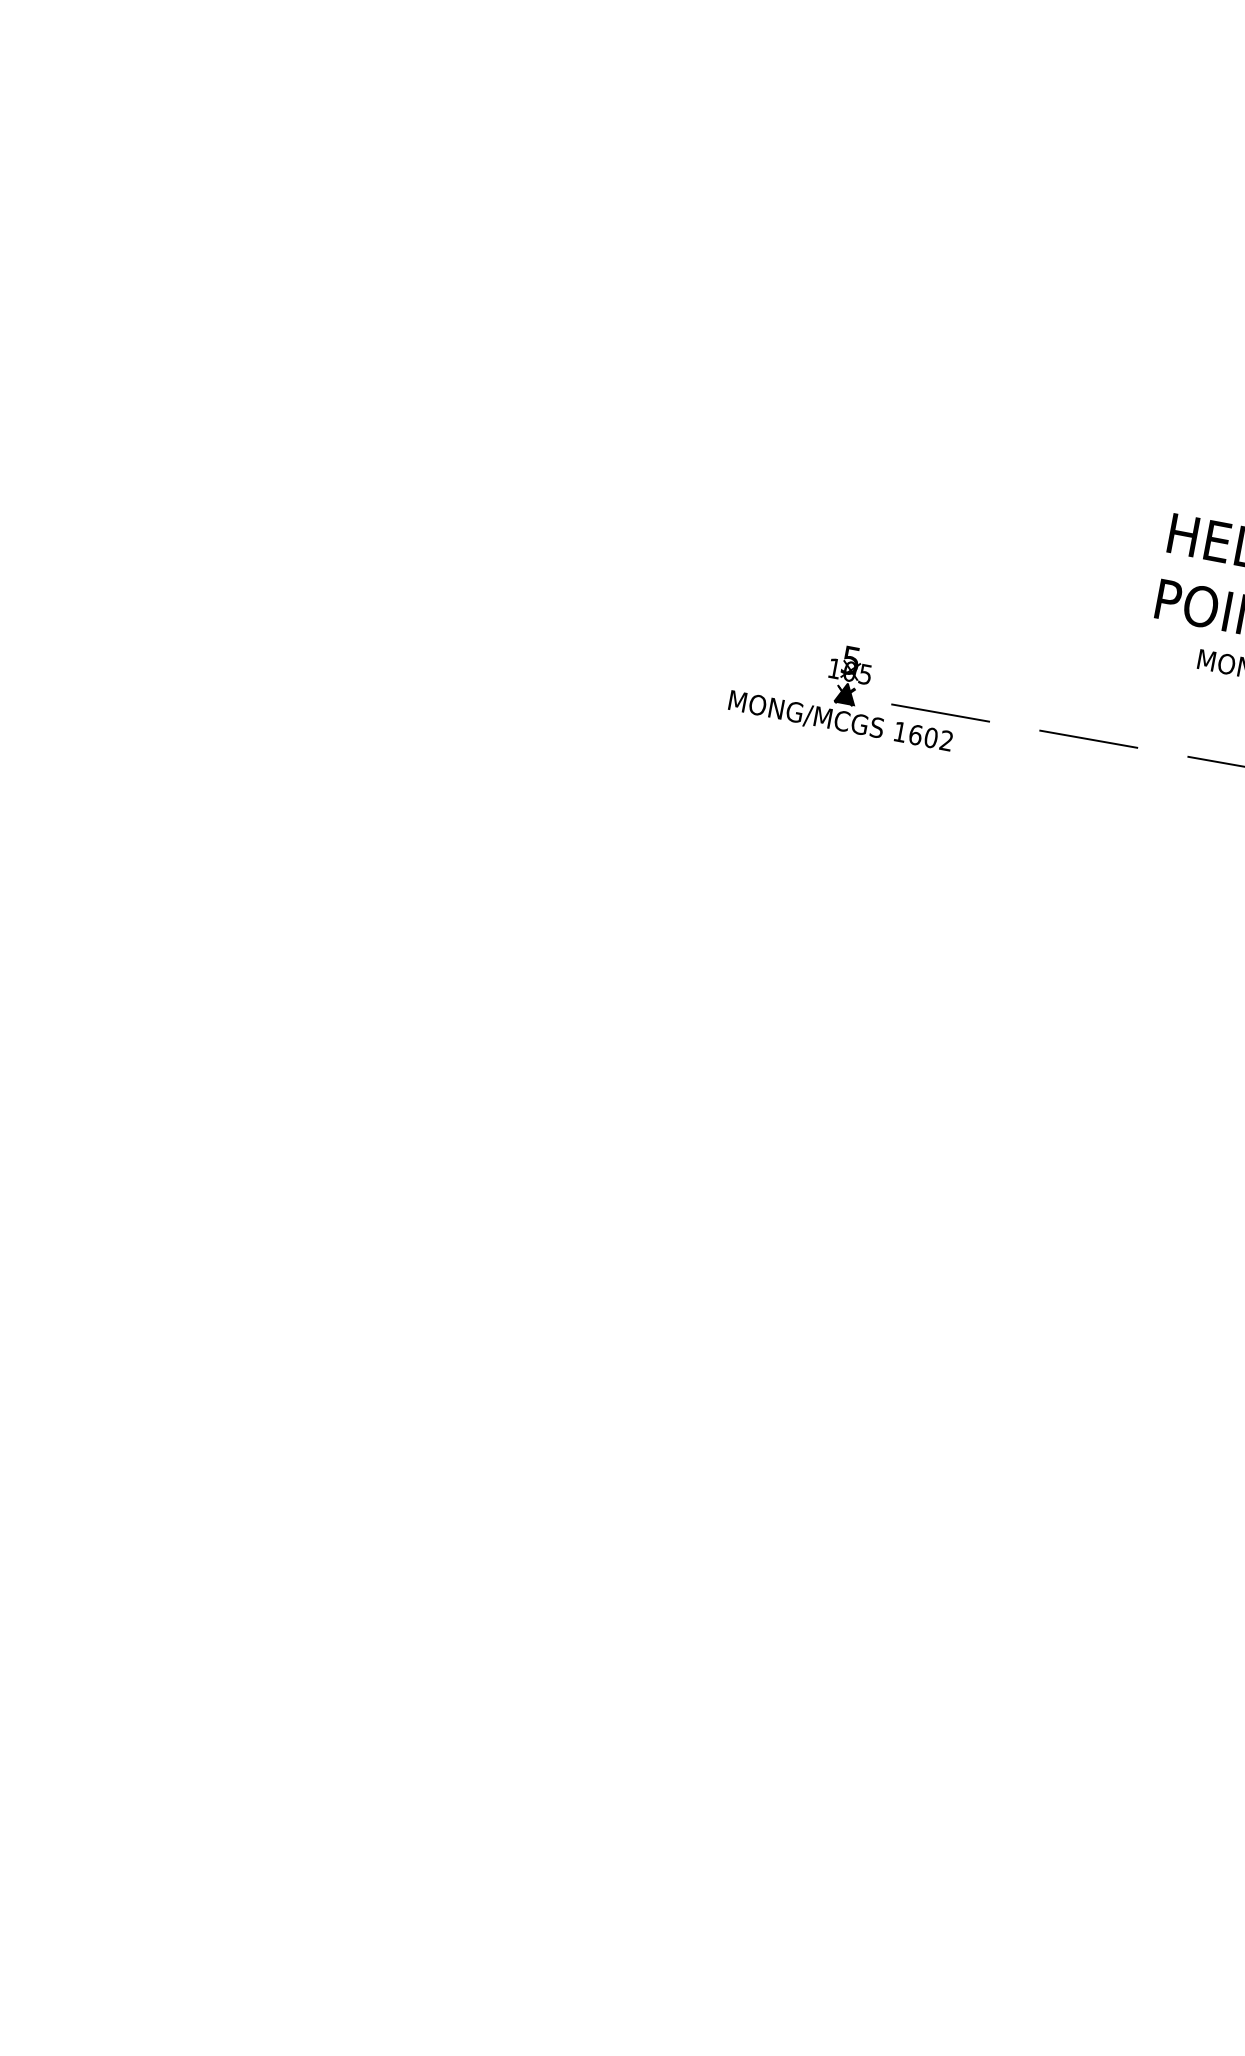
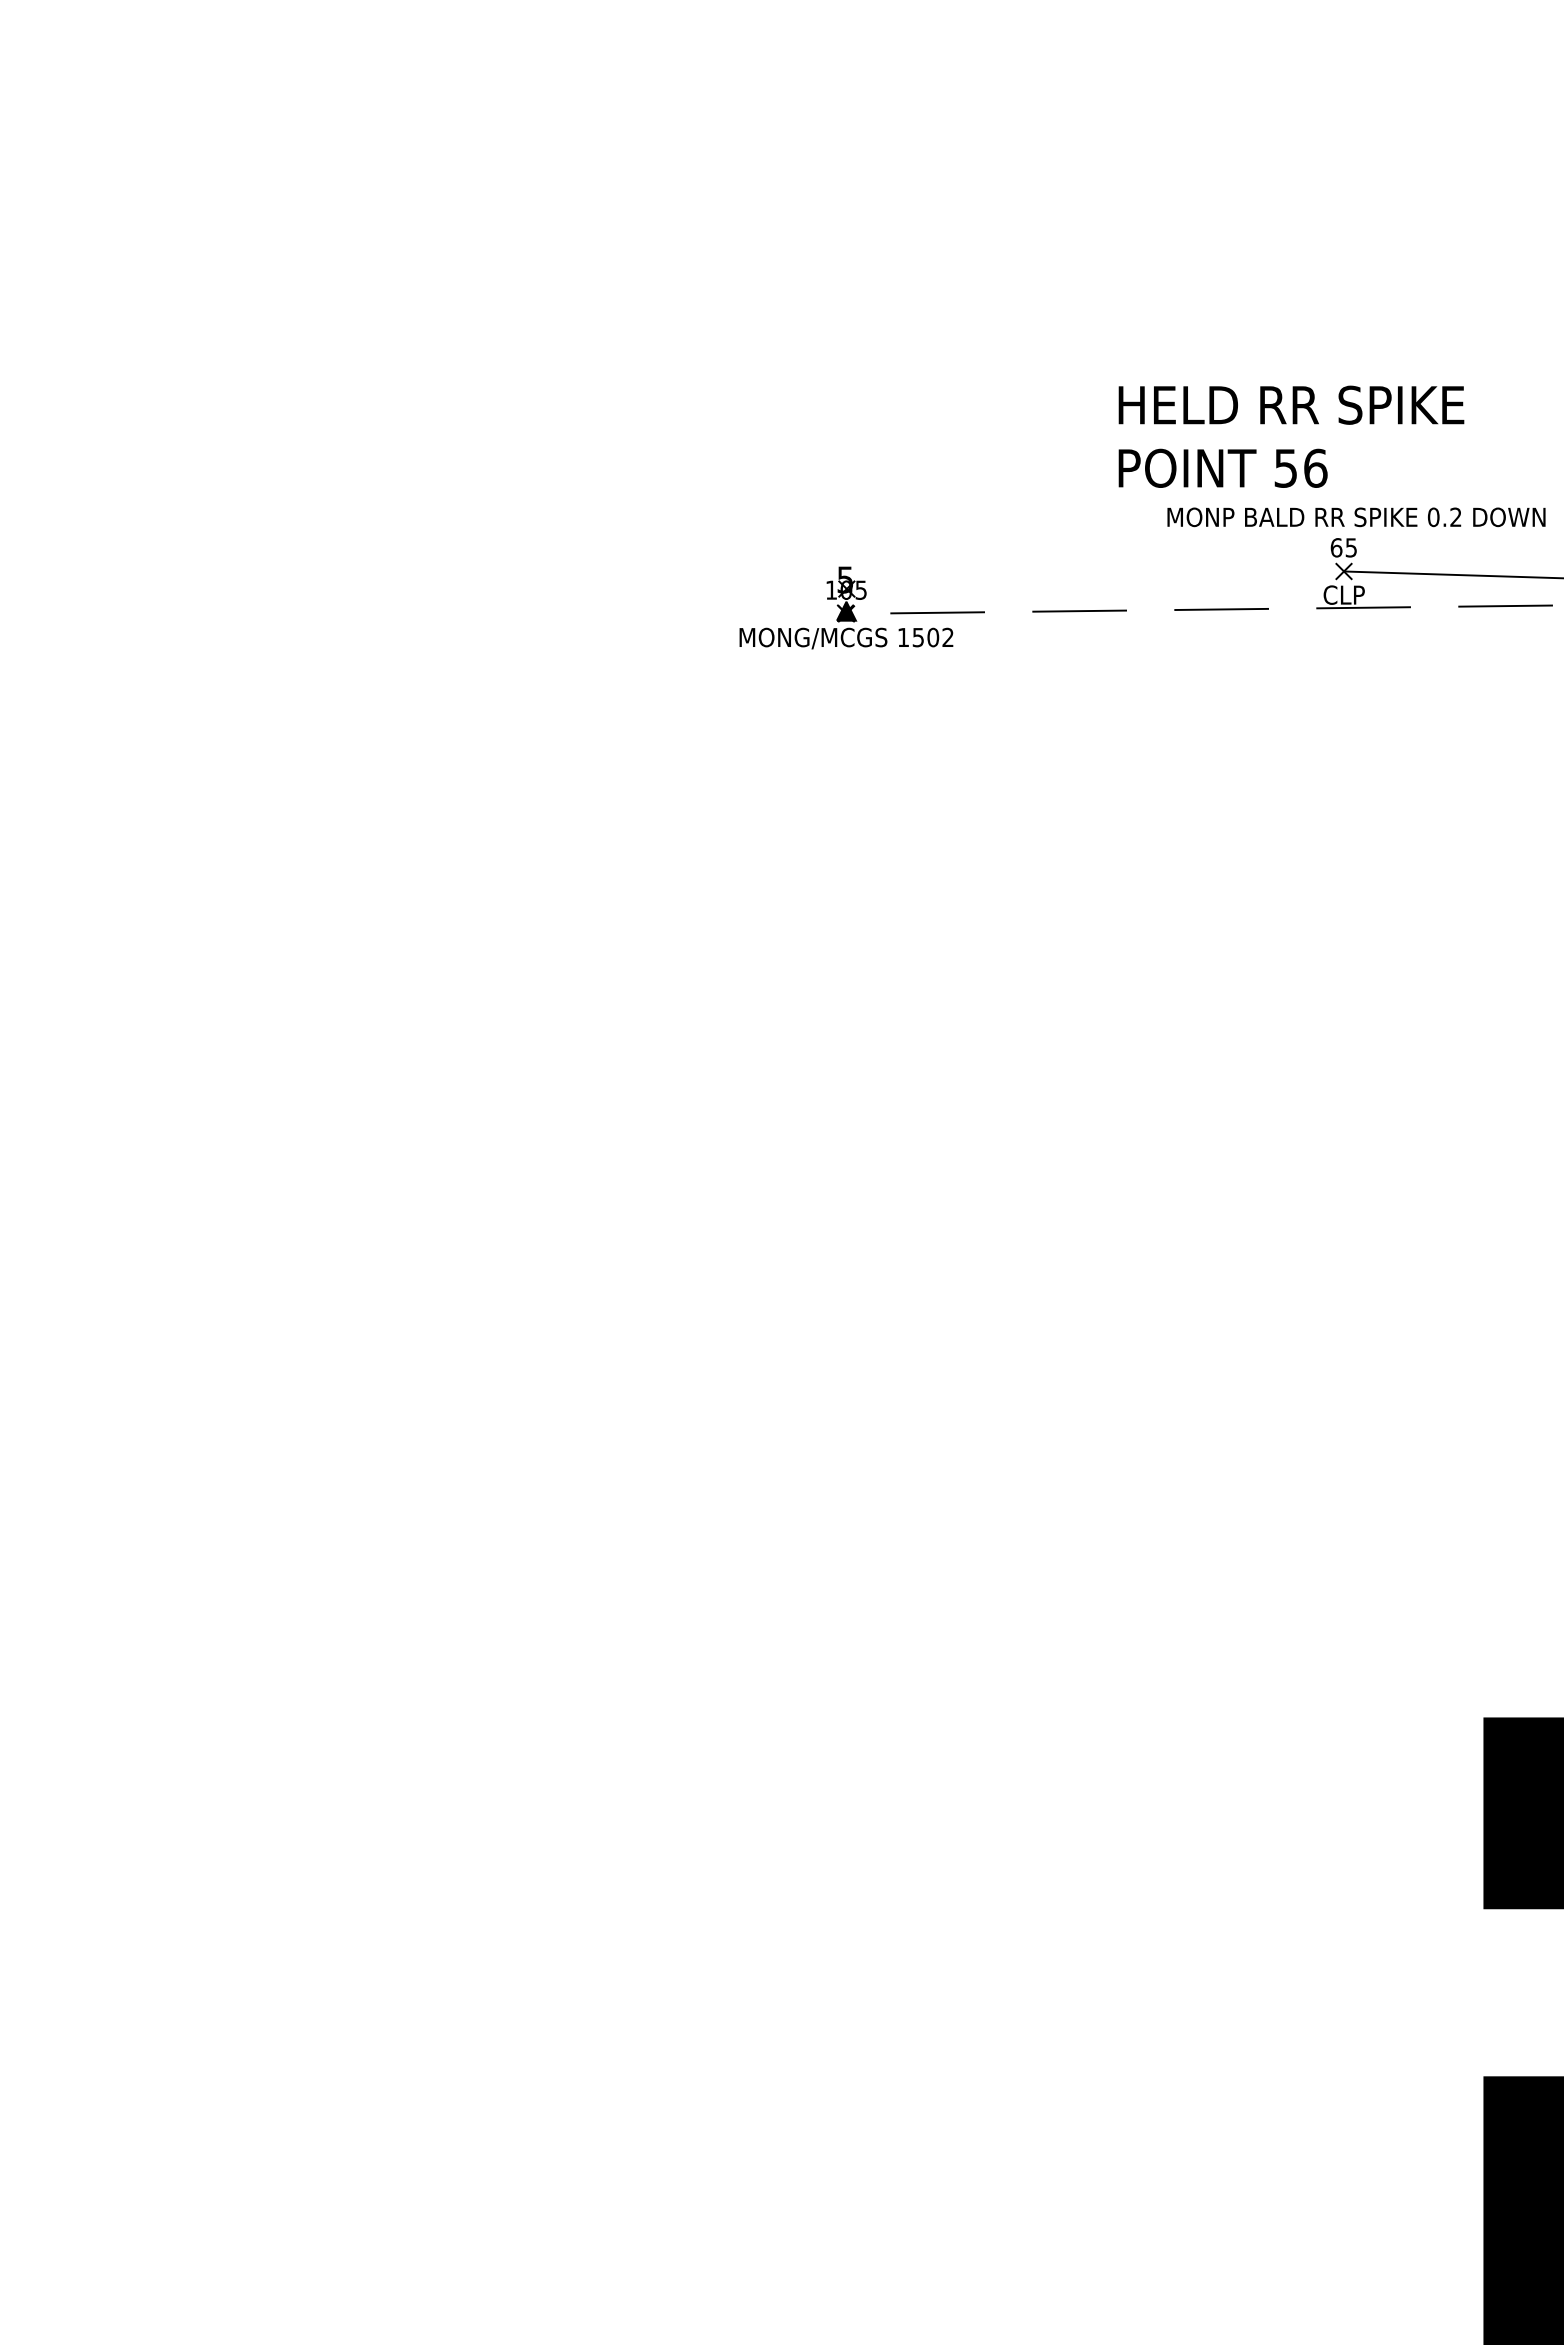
text: (915, 734) -> (918, 637), 1602 -> 1502

